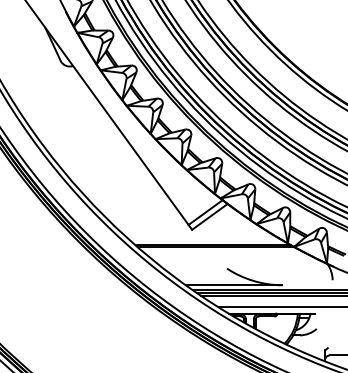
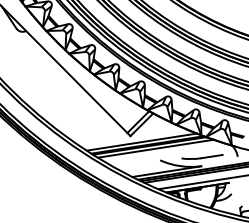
line: (206, 240) -> (142, 142), added
line: (223, 252) -> (155, 148), added
part: (284, 272) -> (202, 156), added

